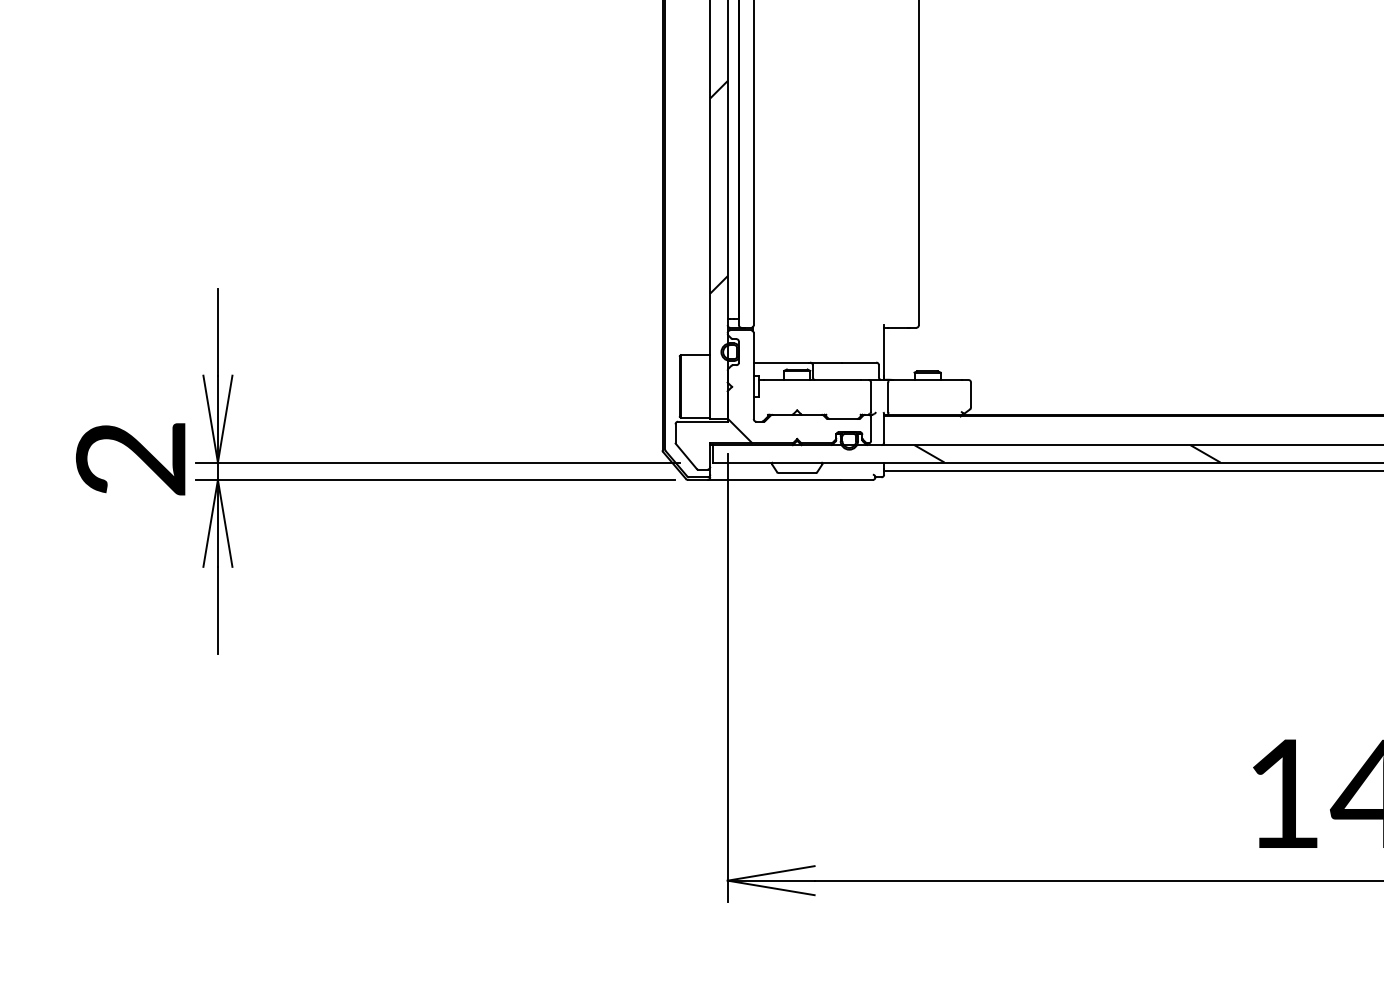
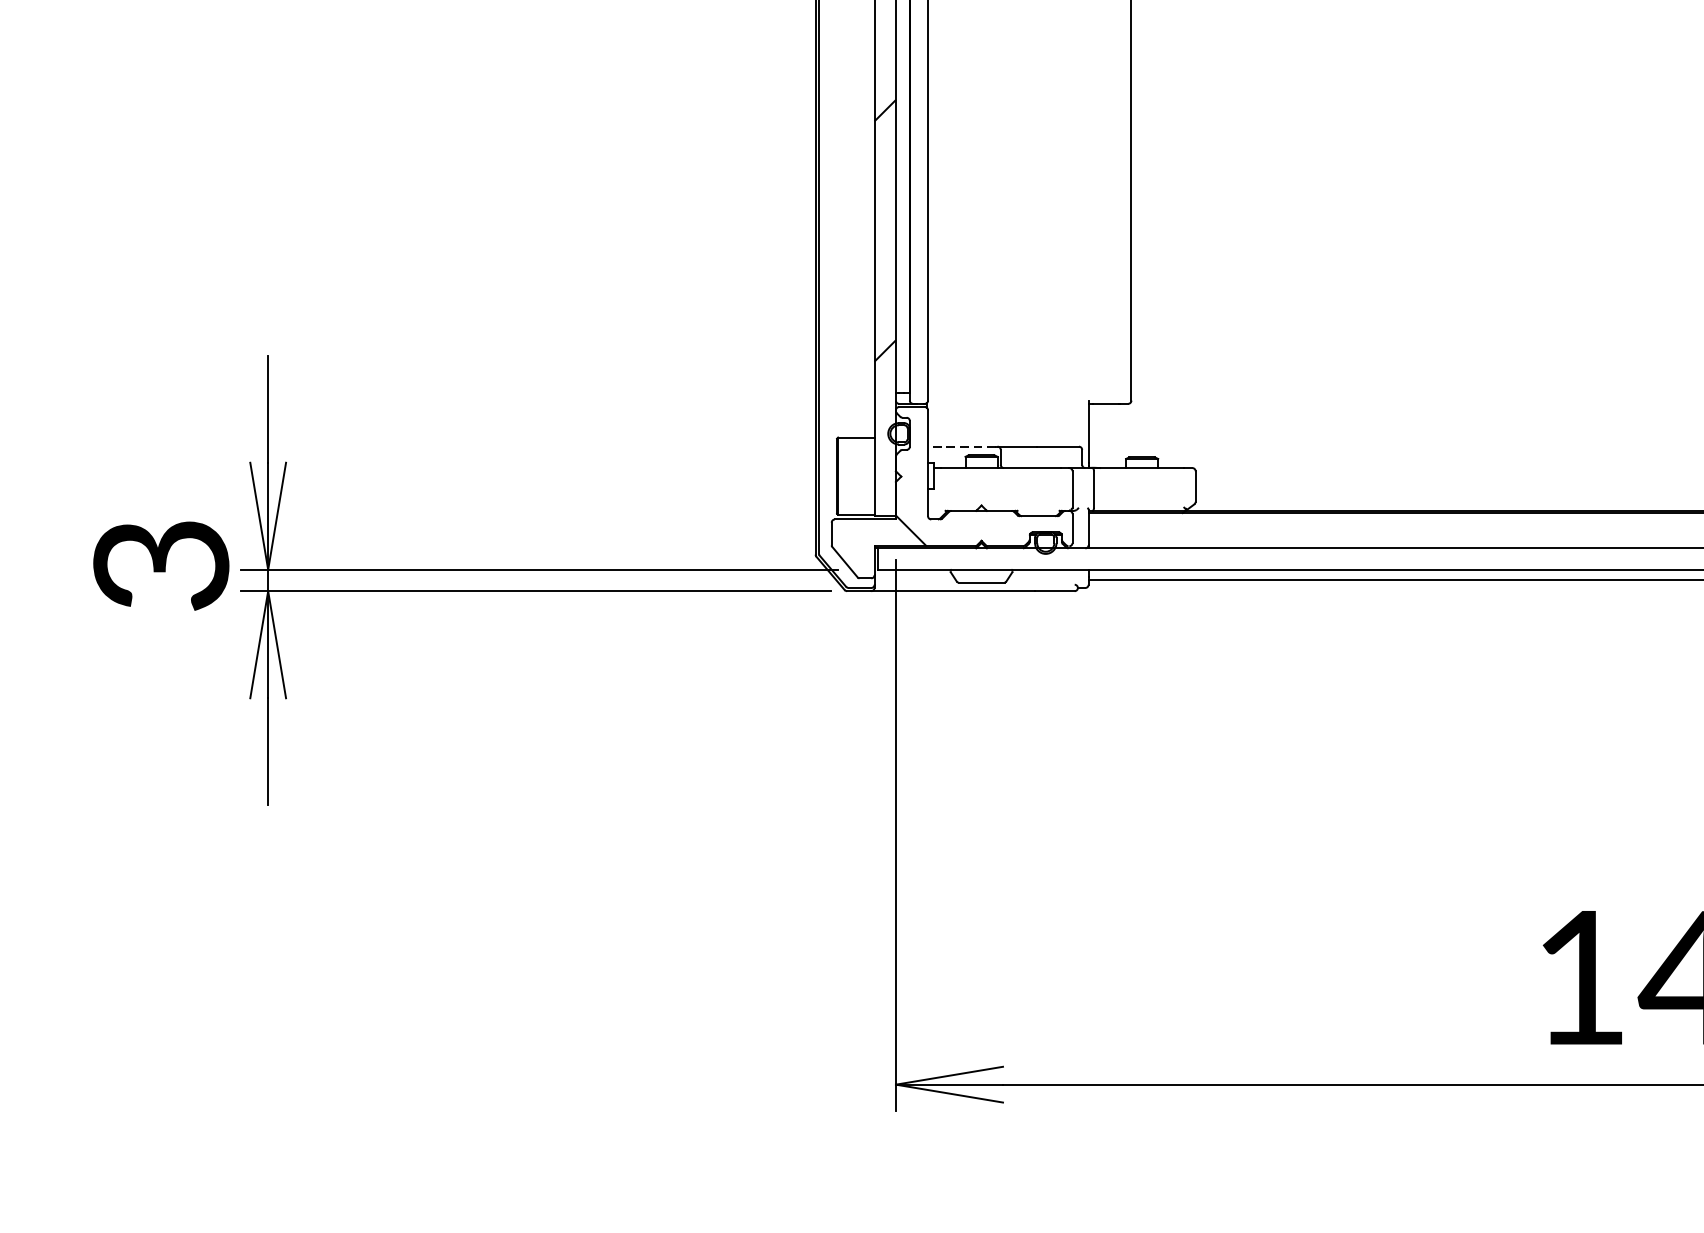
line: (780, 362) -> (960, 446), solid -> dashed
hatch: (1067, 453) -> (1314, 558), removed
text: (131, 459) -> (161, 566), 2 -> 3

